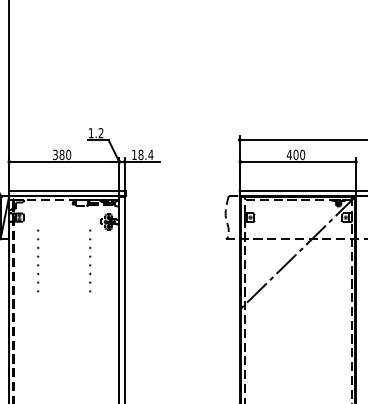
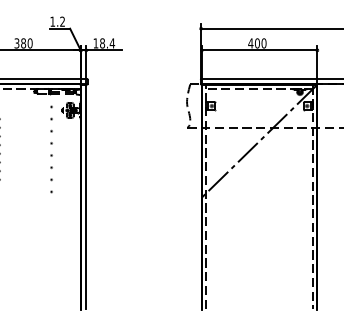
part: (90, 260) -> (52, 148), size x1.4

